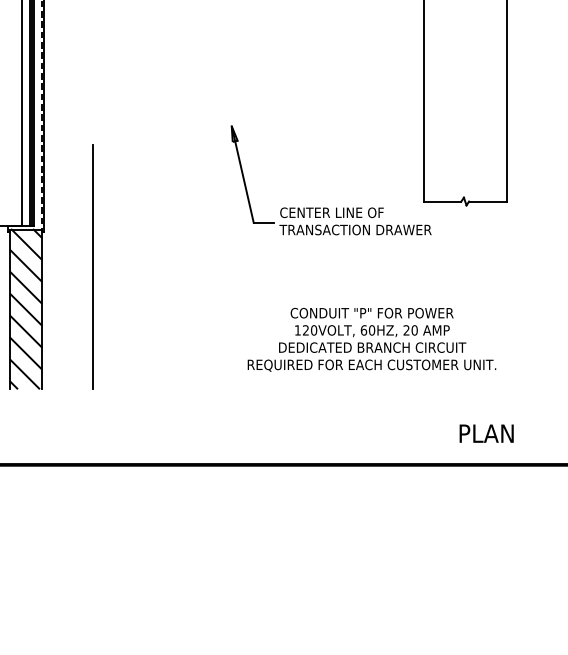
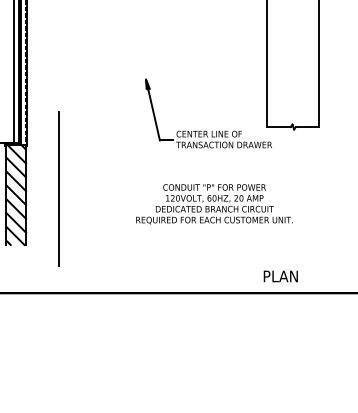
line: (92, 265) -> (58, 188), moved
text: (371, 340) -> (214, 204), moved
text: (486, 433) -> (280, 276), moved

